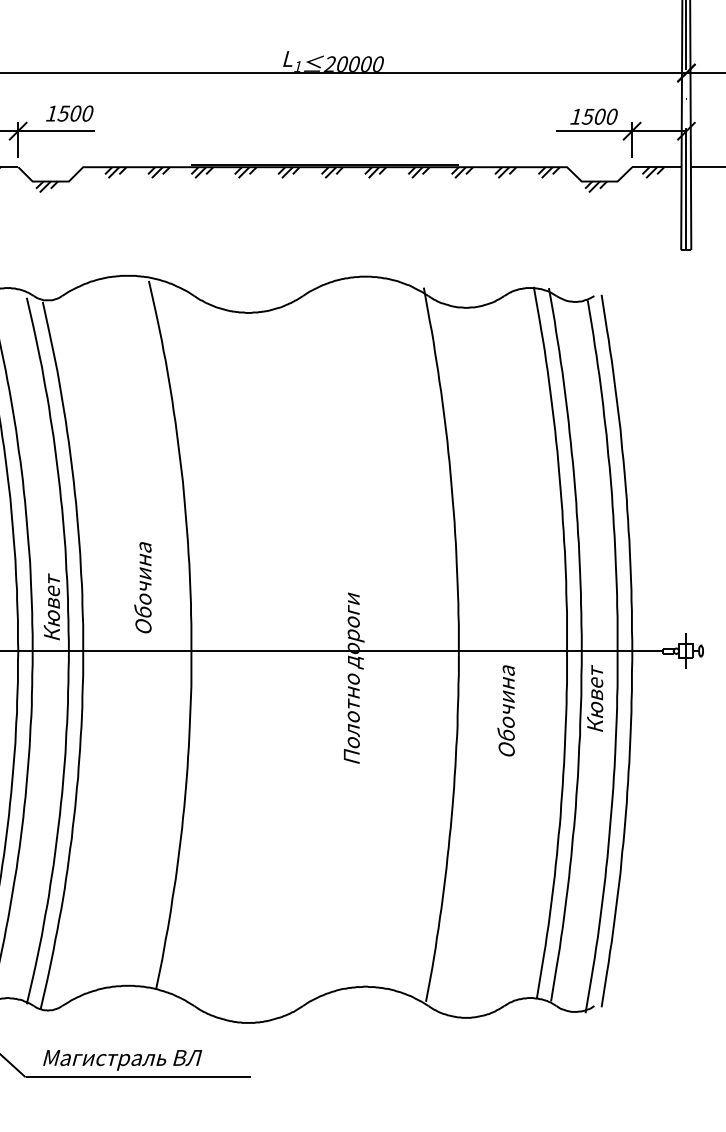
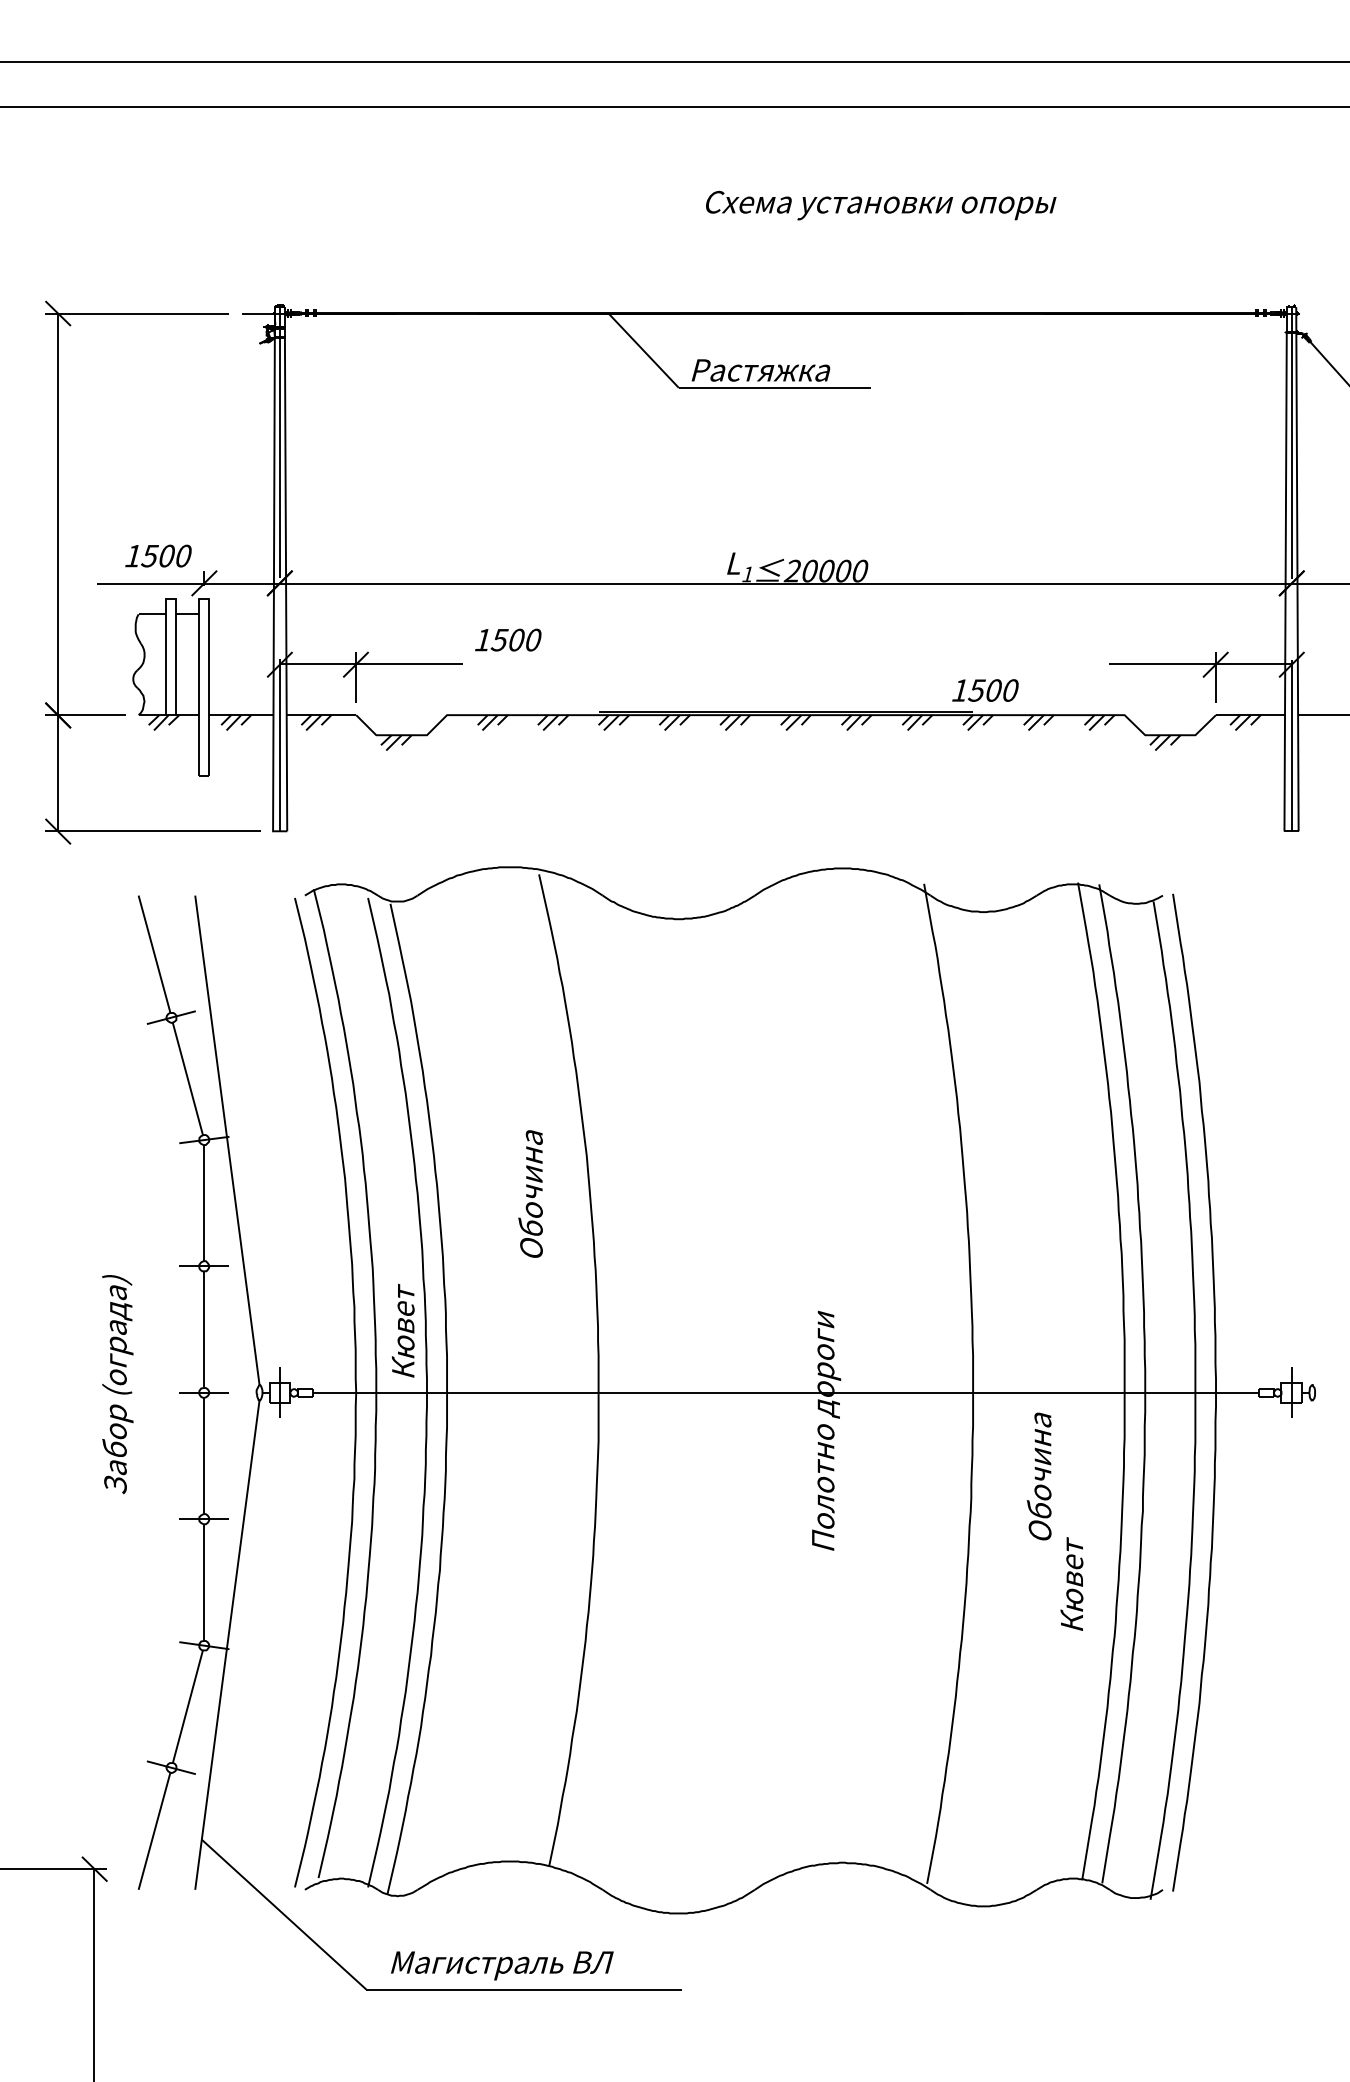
text: (69, 113) -> (508, 639), moved
text: (594, 116) -> (985, 690), moved
text: (142, 587) -> (530, 1193), moved
text: (594, 698) -> (1071, 1583), moved

